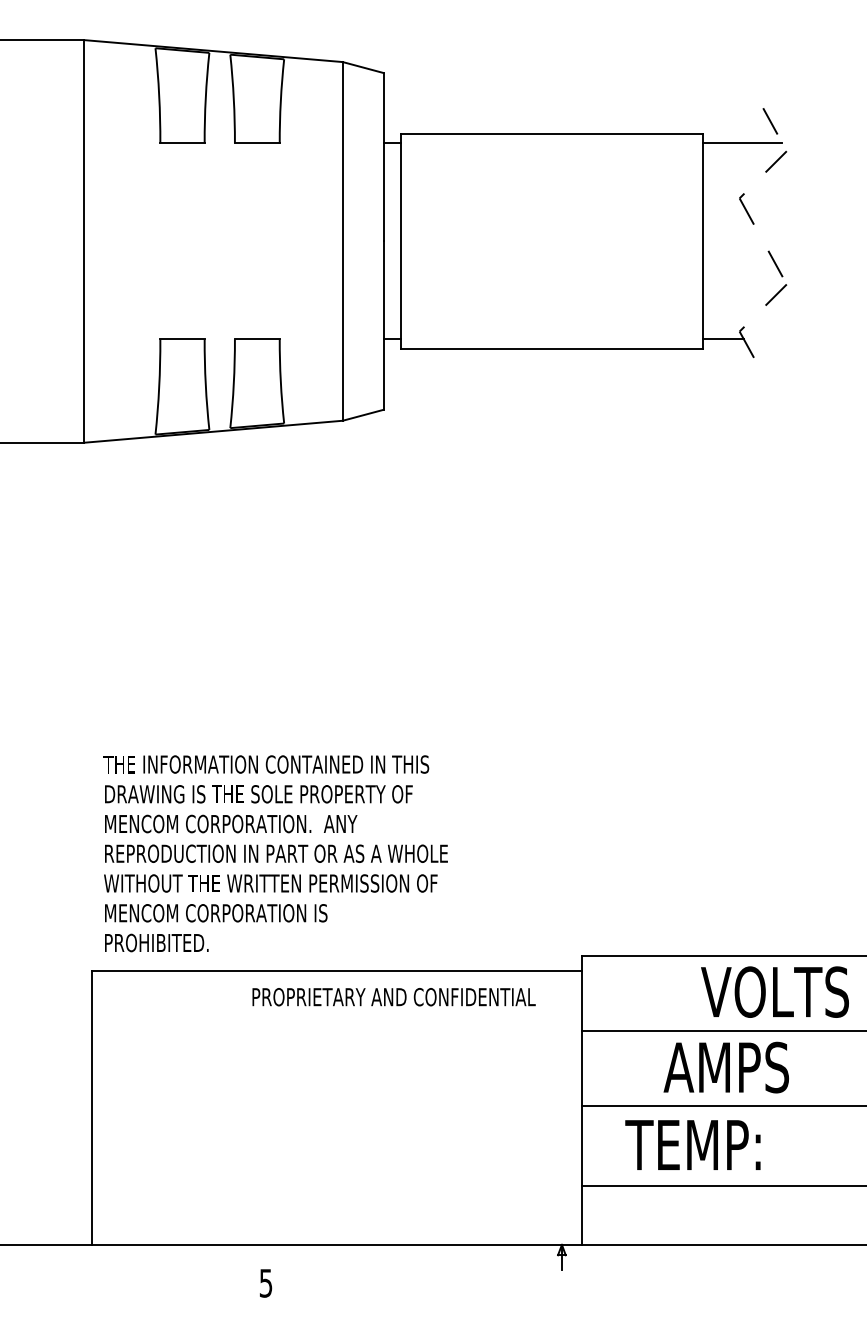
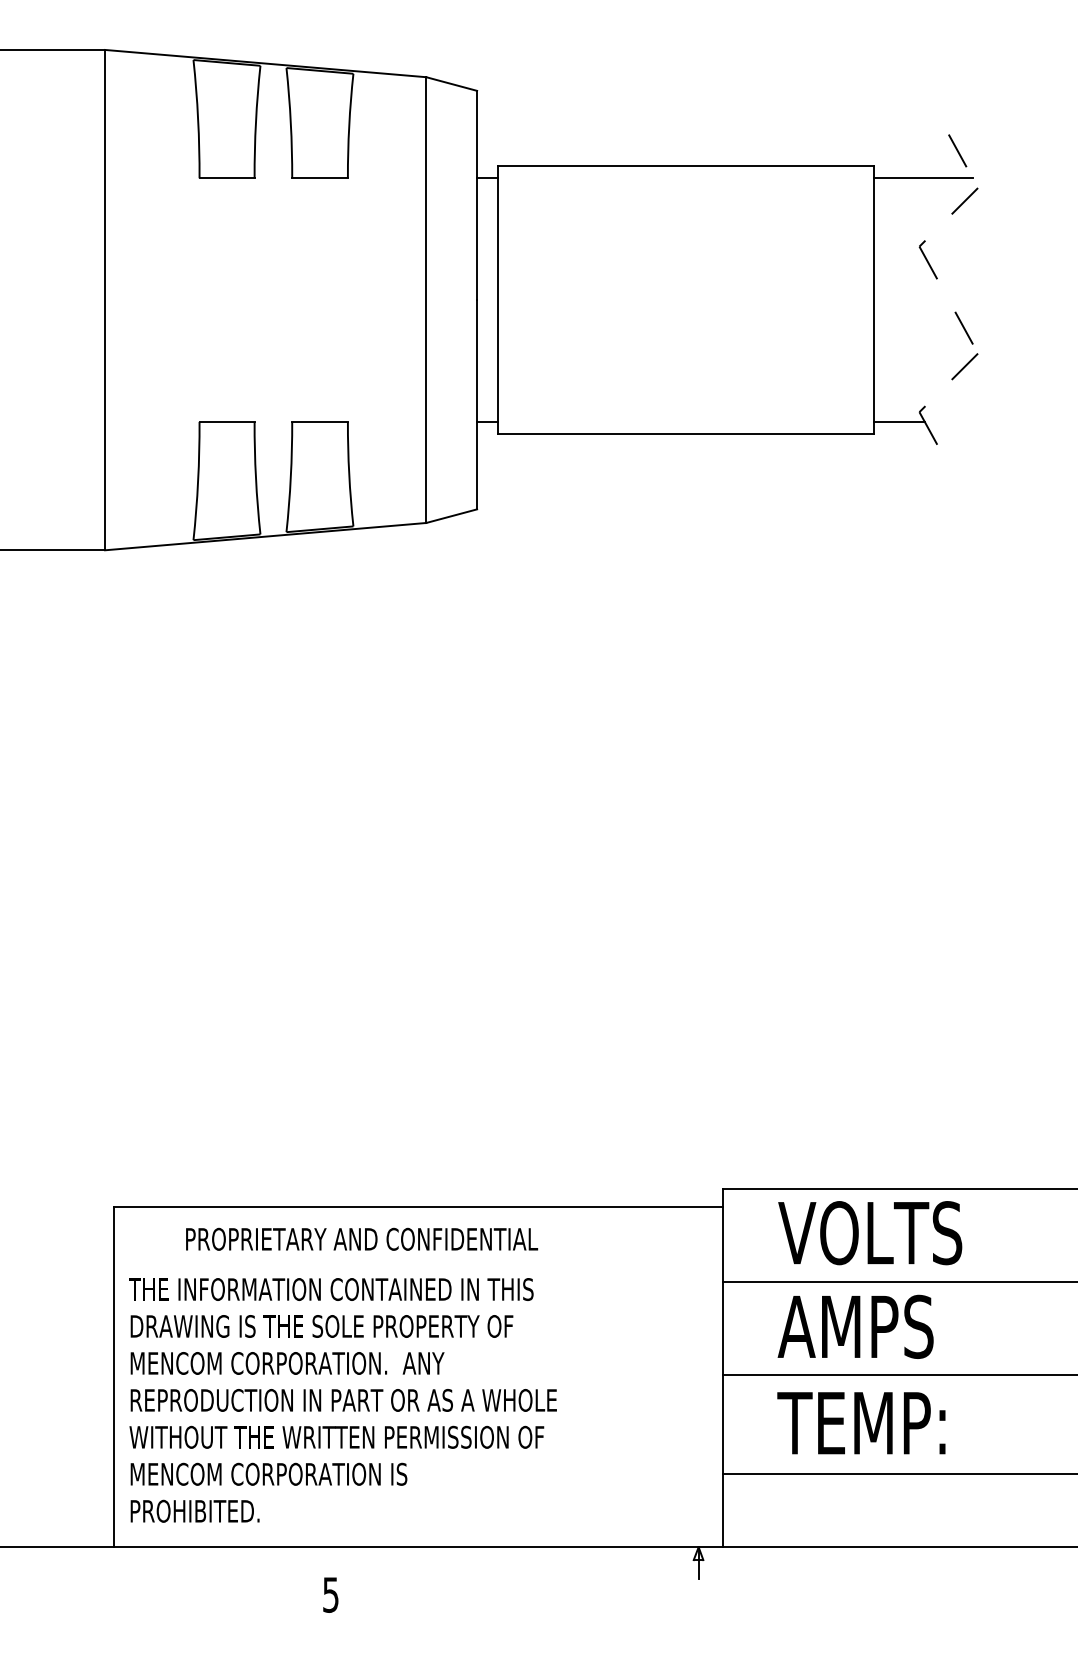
text: (275, 853) -> (342, 1400), moved
text: (774, 991) -> (869, 1232), moved
text: (393, 997) -> (361, 1239), moved
text: (725, 1067) -> (854, 1326), moved

